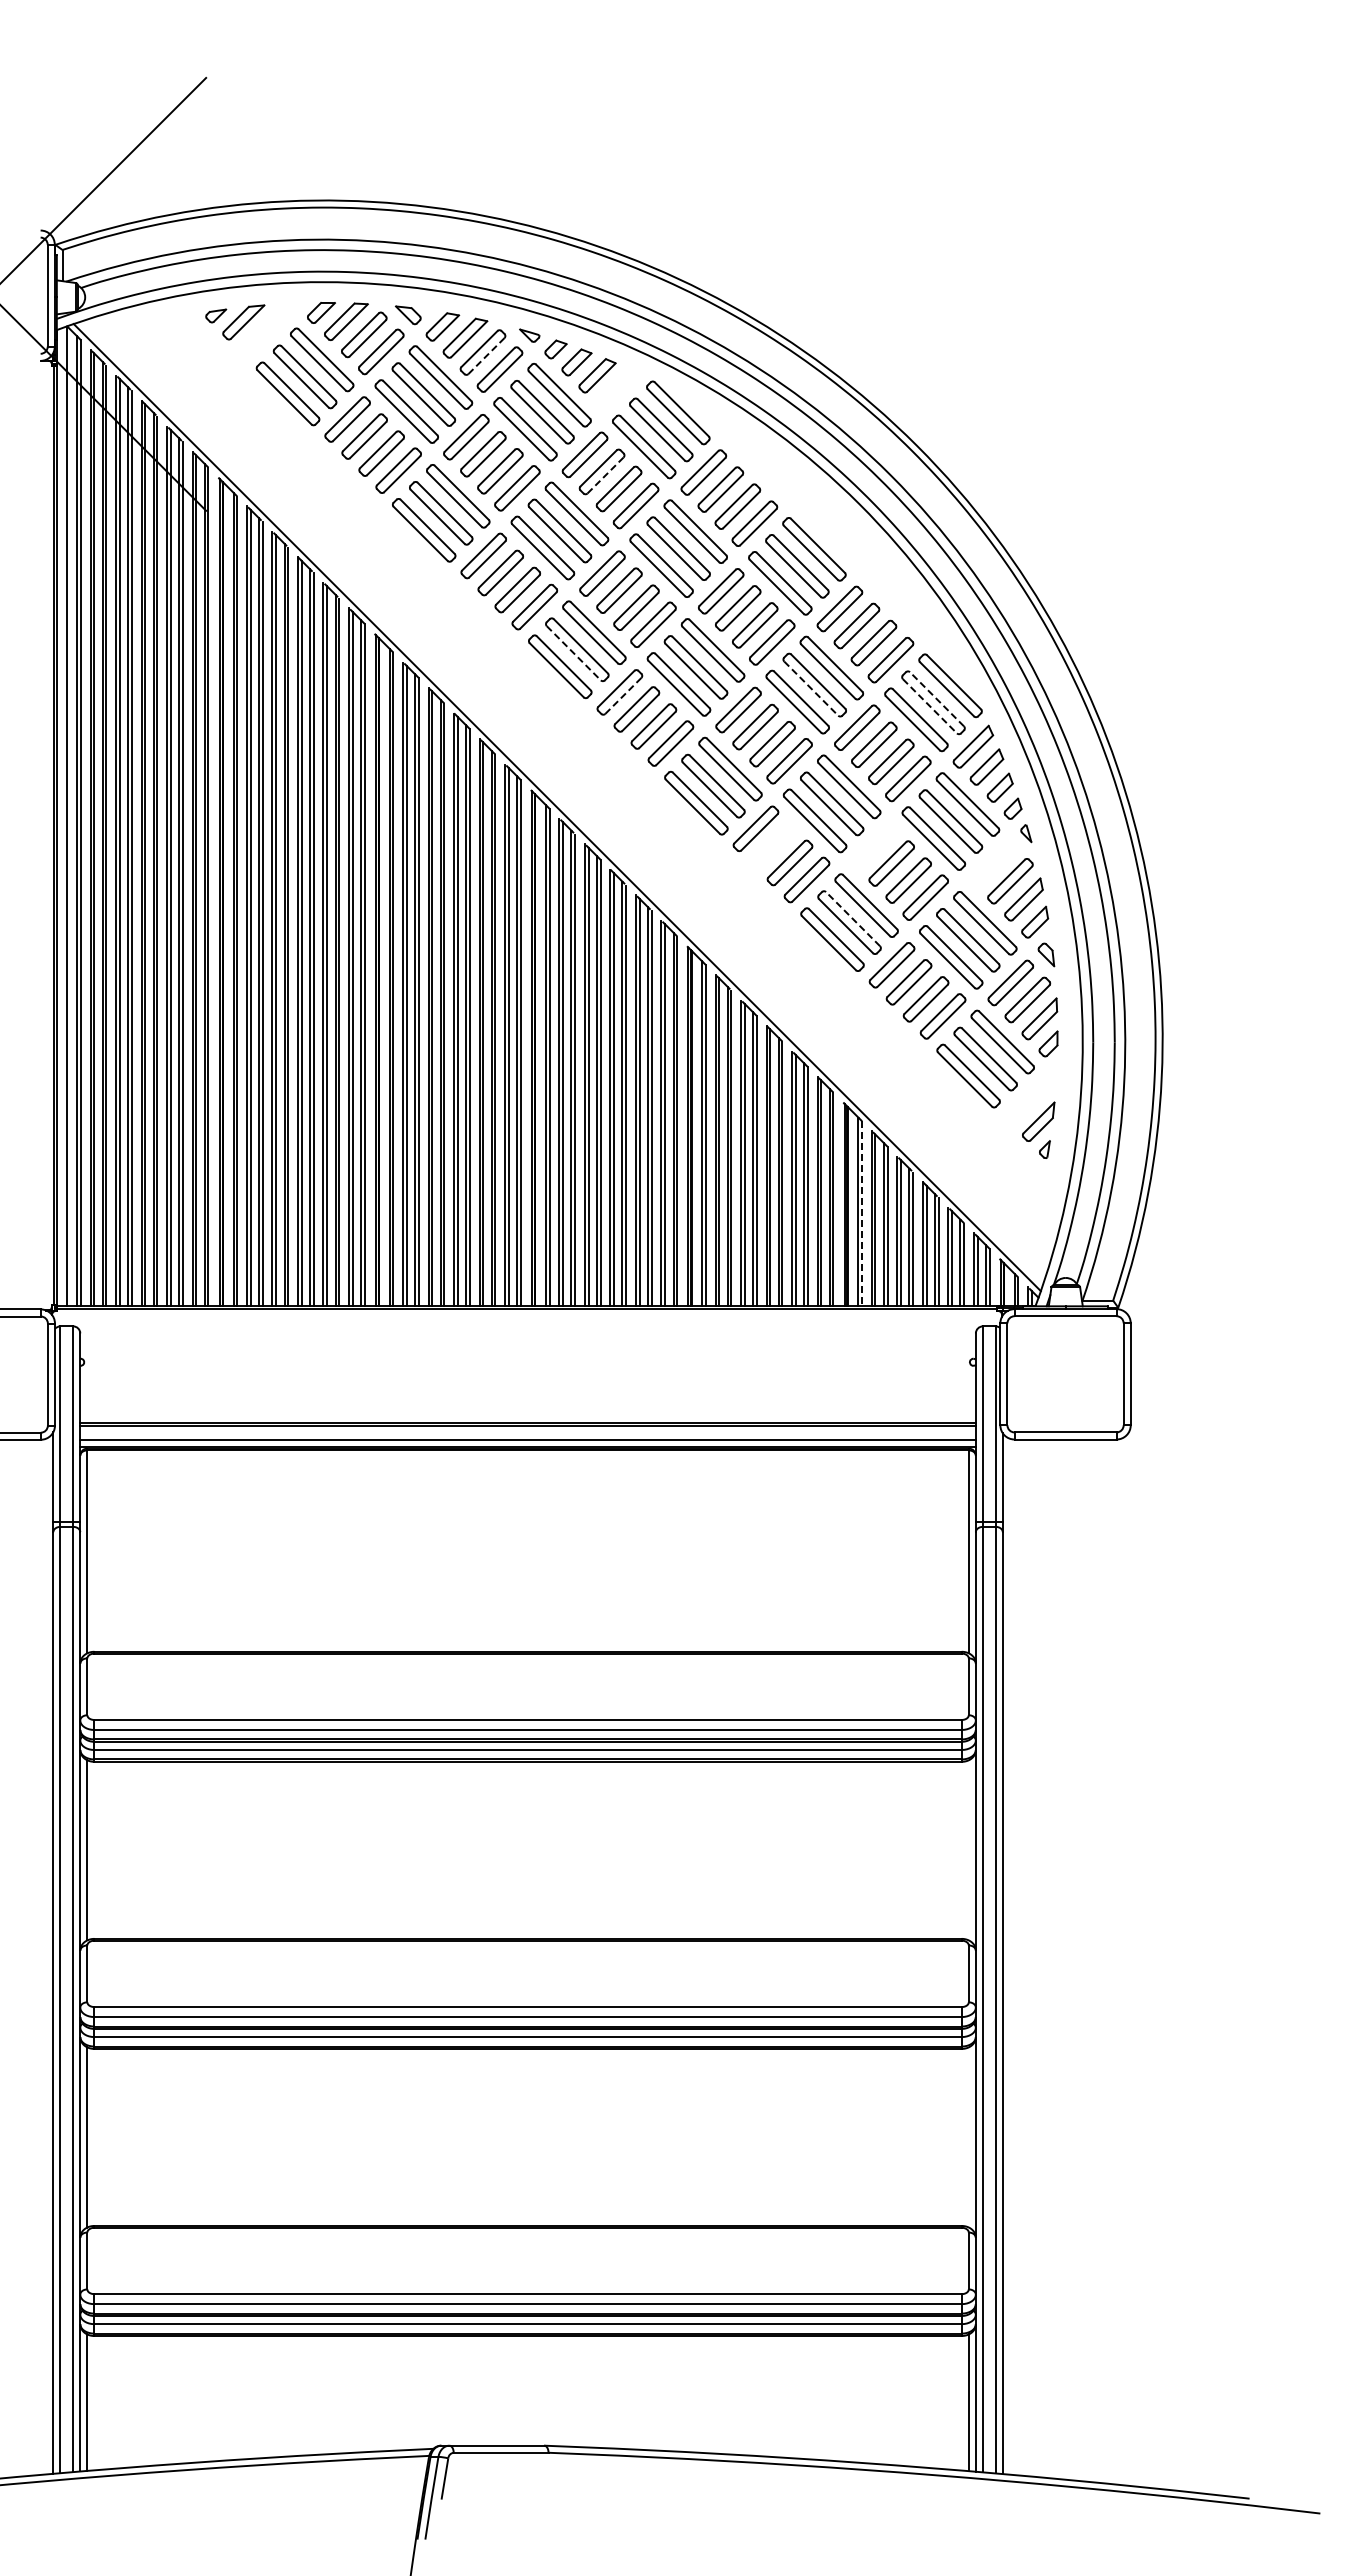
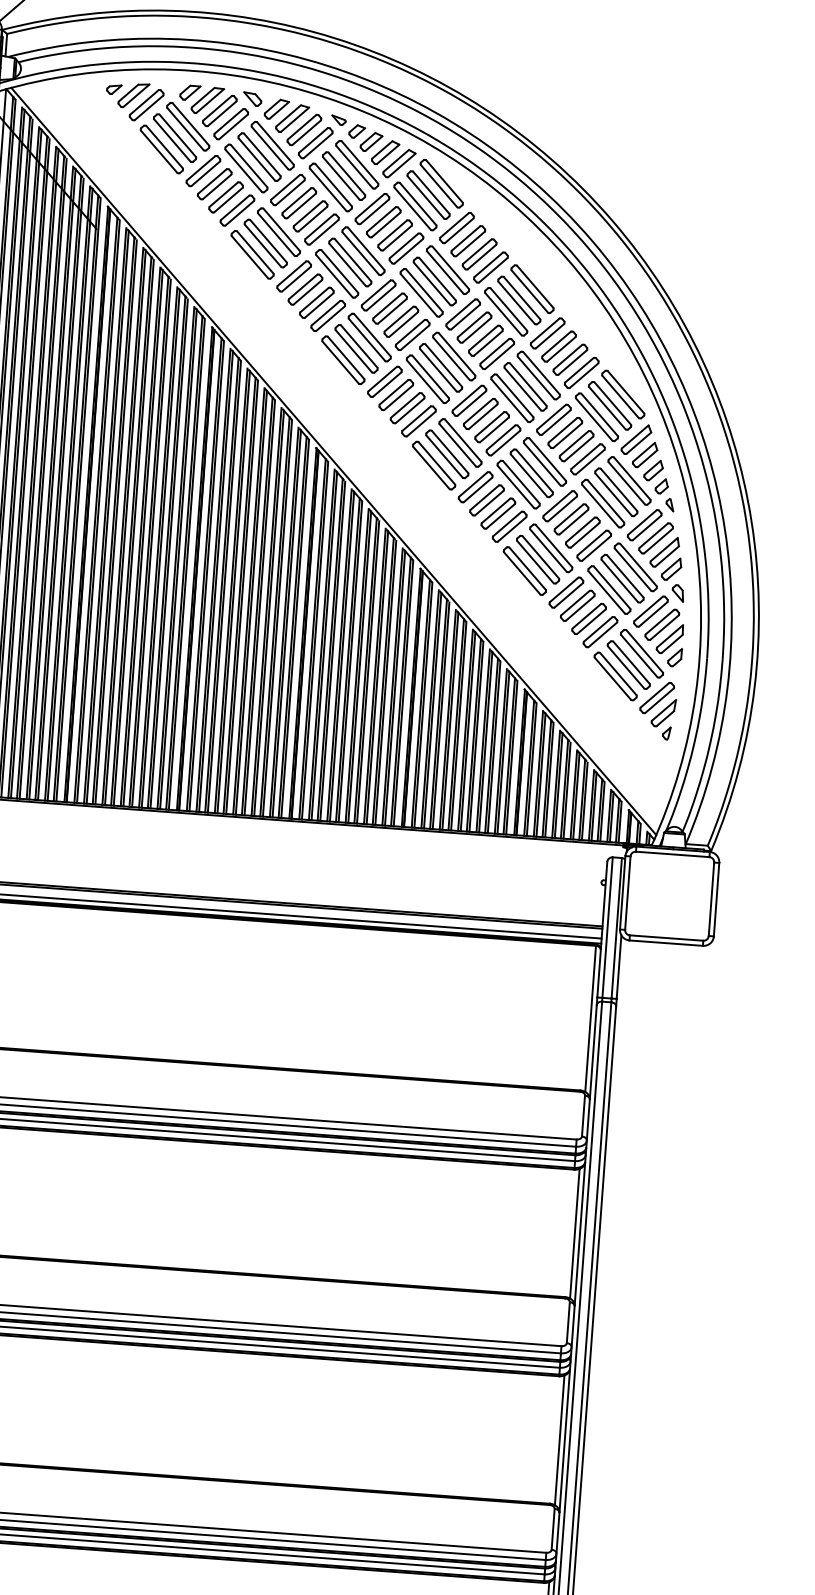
part: (262, 334) -> (146, 105), added
line: (486, 356) -> (306, 133), dashed -> solid
part: (617, 389) -> (399, 163), added
line: (605, 475) -> (386, 224), dashed -> solid
line: (574, 653) -> (354, 351), dashed -> solid
line: (811, 688) -> (523, 389), dashed -> solid
line: (623, 695) -> (387, 384), dashed -> solid
line: (936, 698) -> (612, 402), dashed -> solid
line: (930, 706) -> (607, 408), dashed -> solid
part: (772, 845) -> (486, 500), added
part: (874, 846) -> (560, 506), added
part: (993, 864) -> (644, 525), added
line: (852, 918) -> (540, 556), dashed -> solid
part: (1028, 1101) -> (657, 697), added
line: (862, 1214) -> (531, 770), dashed -> solid
line: (968, 1850) -> (574, 1233), added
line: (968, 2137) -> (559, 1440), added

